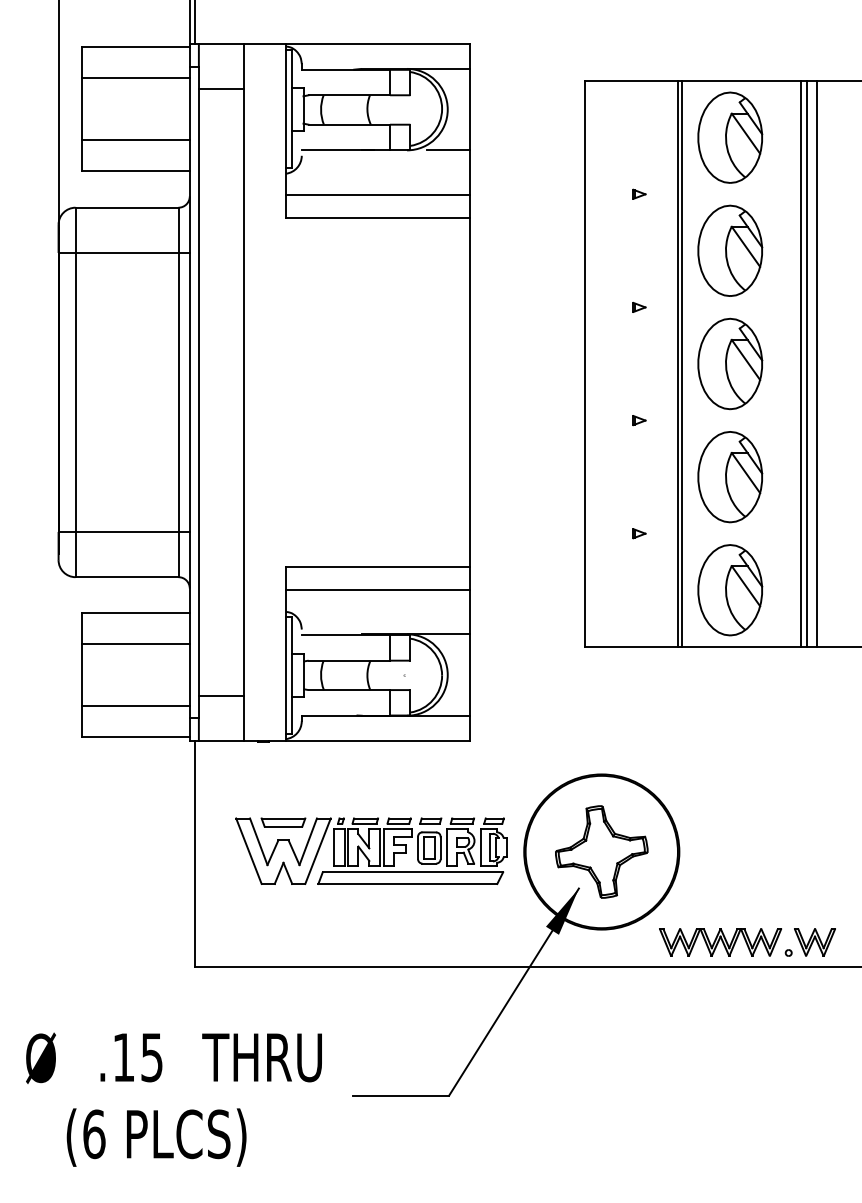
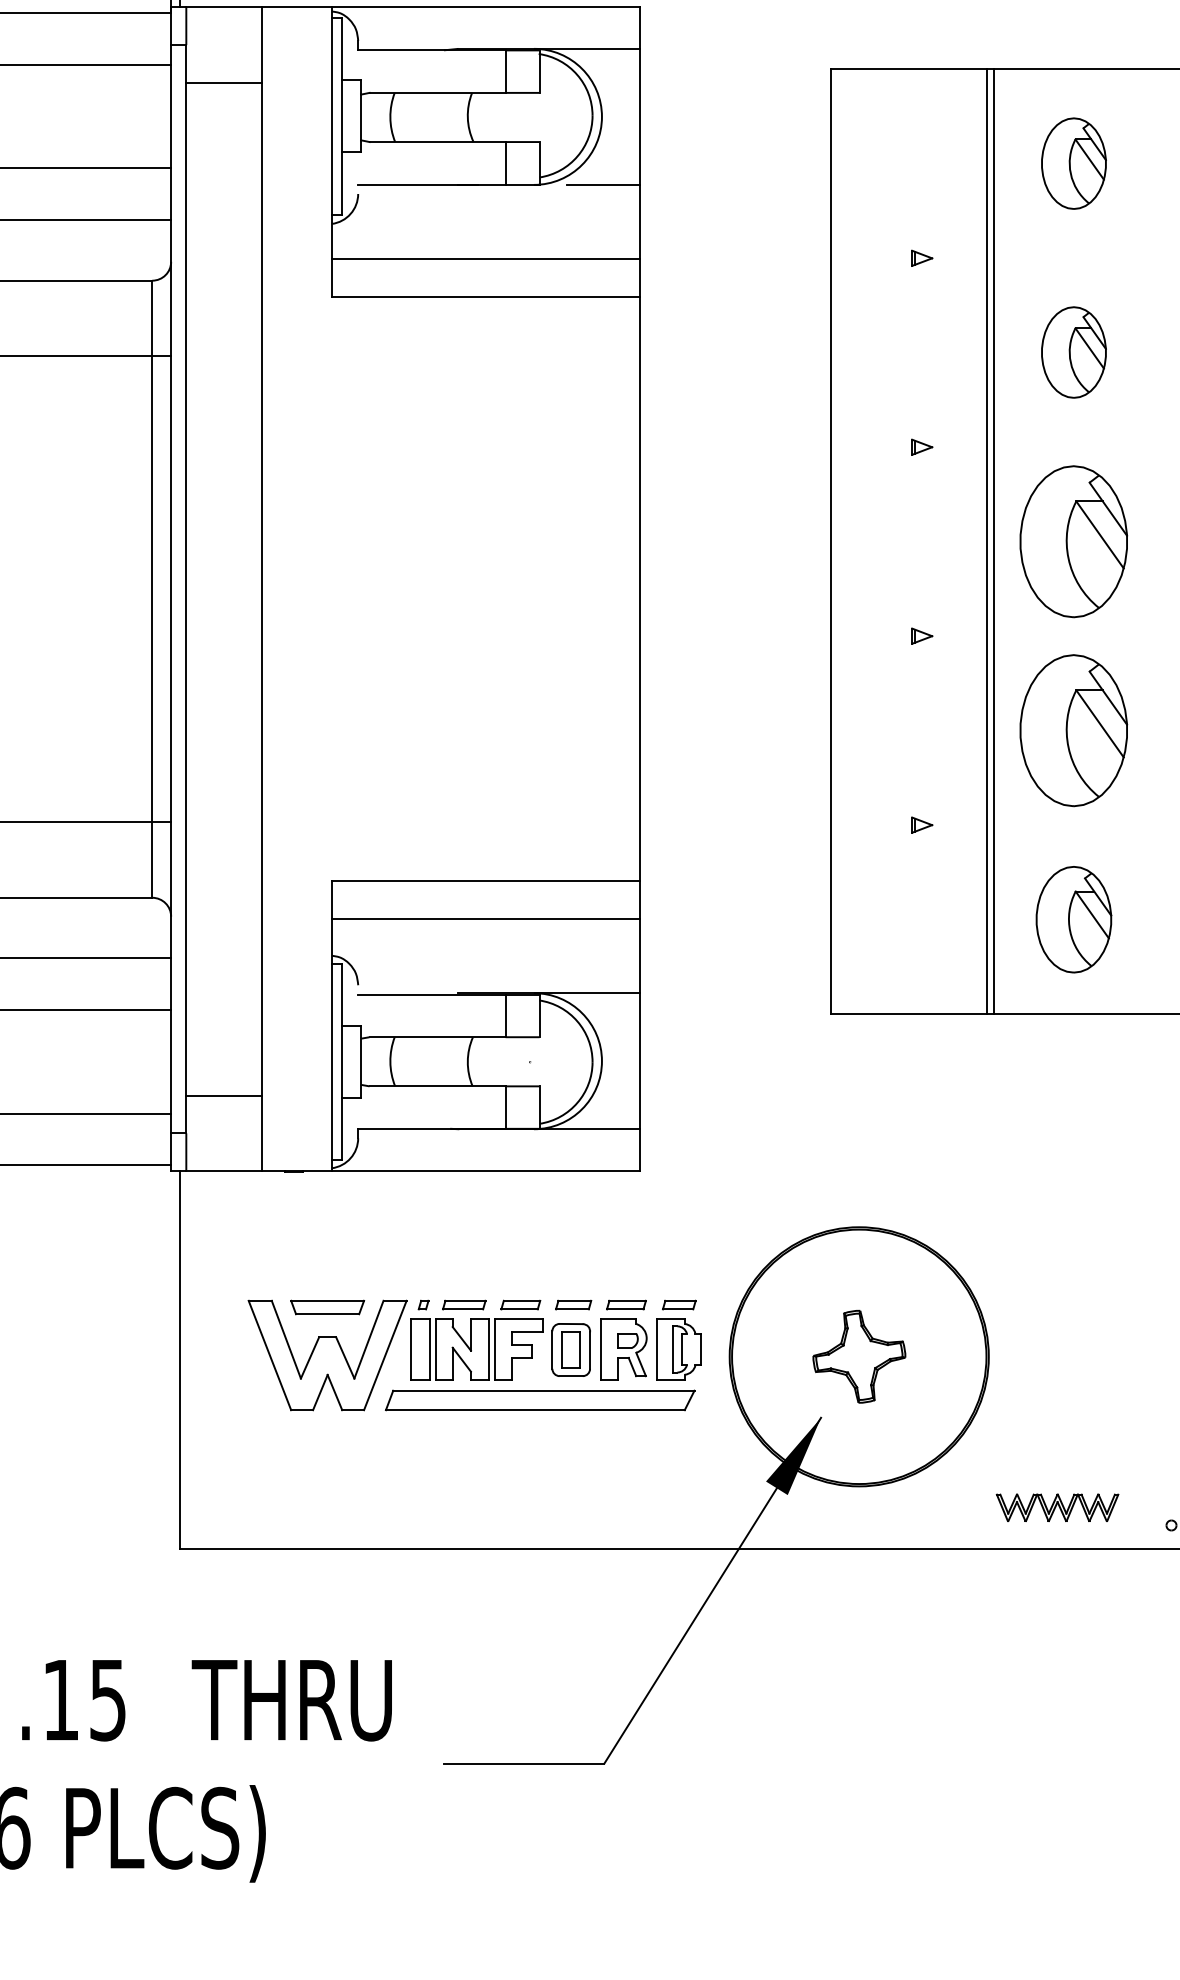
part: (730, 137) -> (1074, 163), size x0.6
part: (730, 250) -> (1074, 352), size x0.6
part: (730, 590) -> (1074, 920), size x0.7
part: (601, 851) -> (858, 1355), size x0.6
part: (720, 942) -> (1057, 1507), size x0.6

